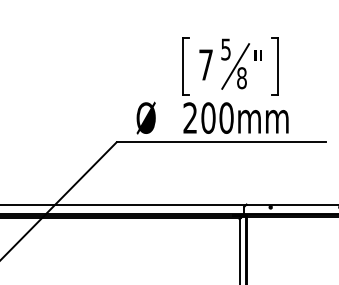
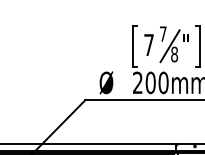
text: (225, 49) -> (162, 34), 5 -> 7

